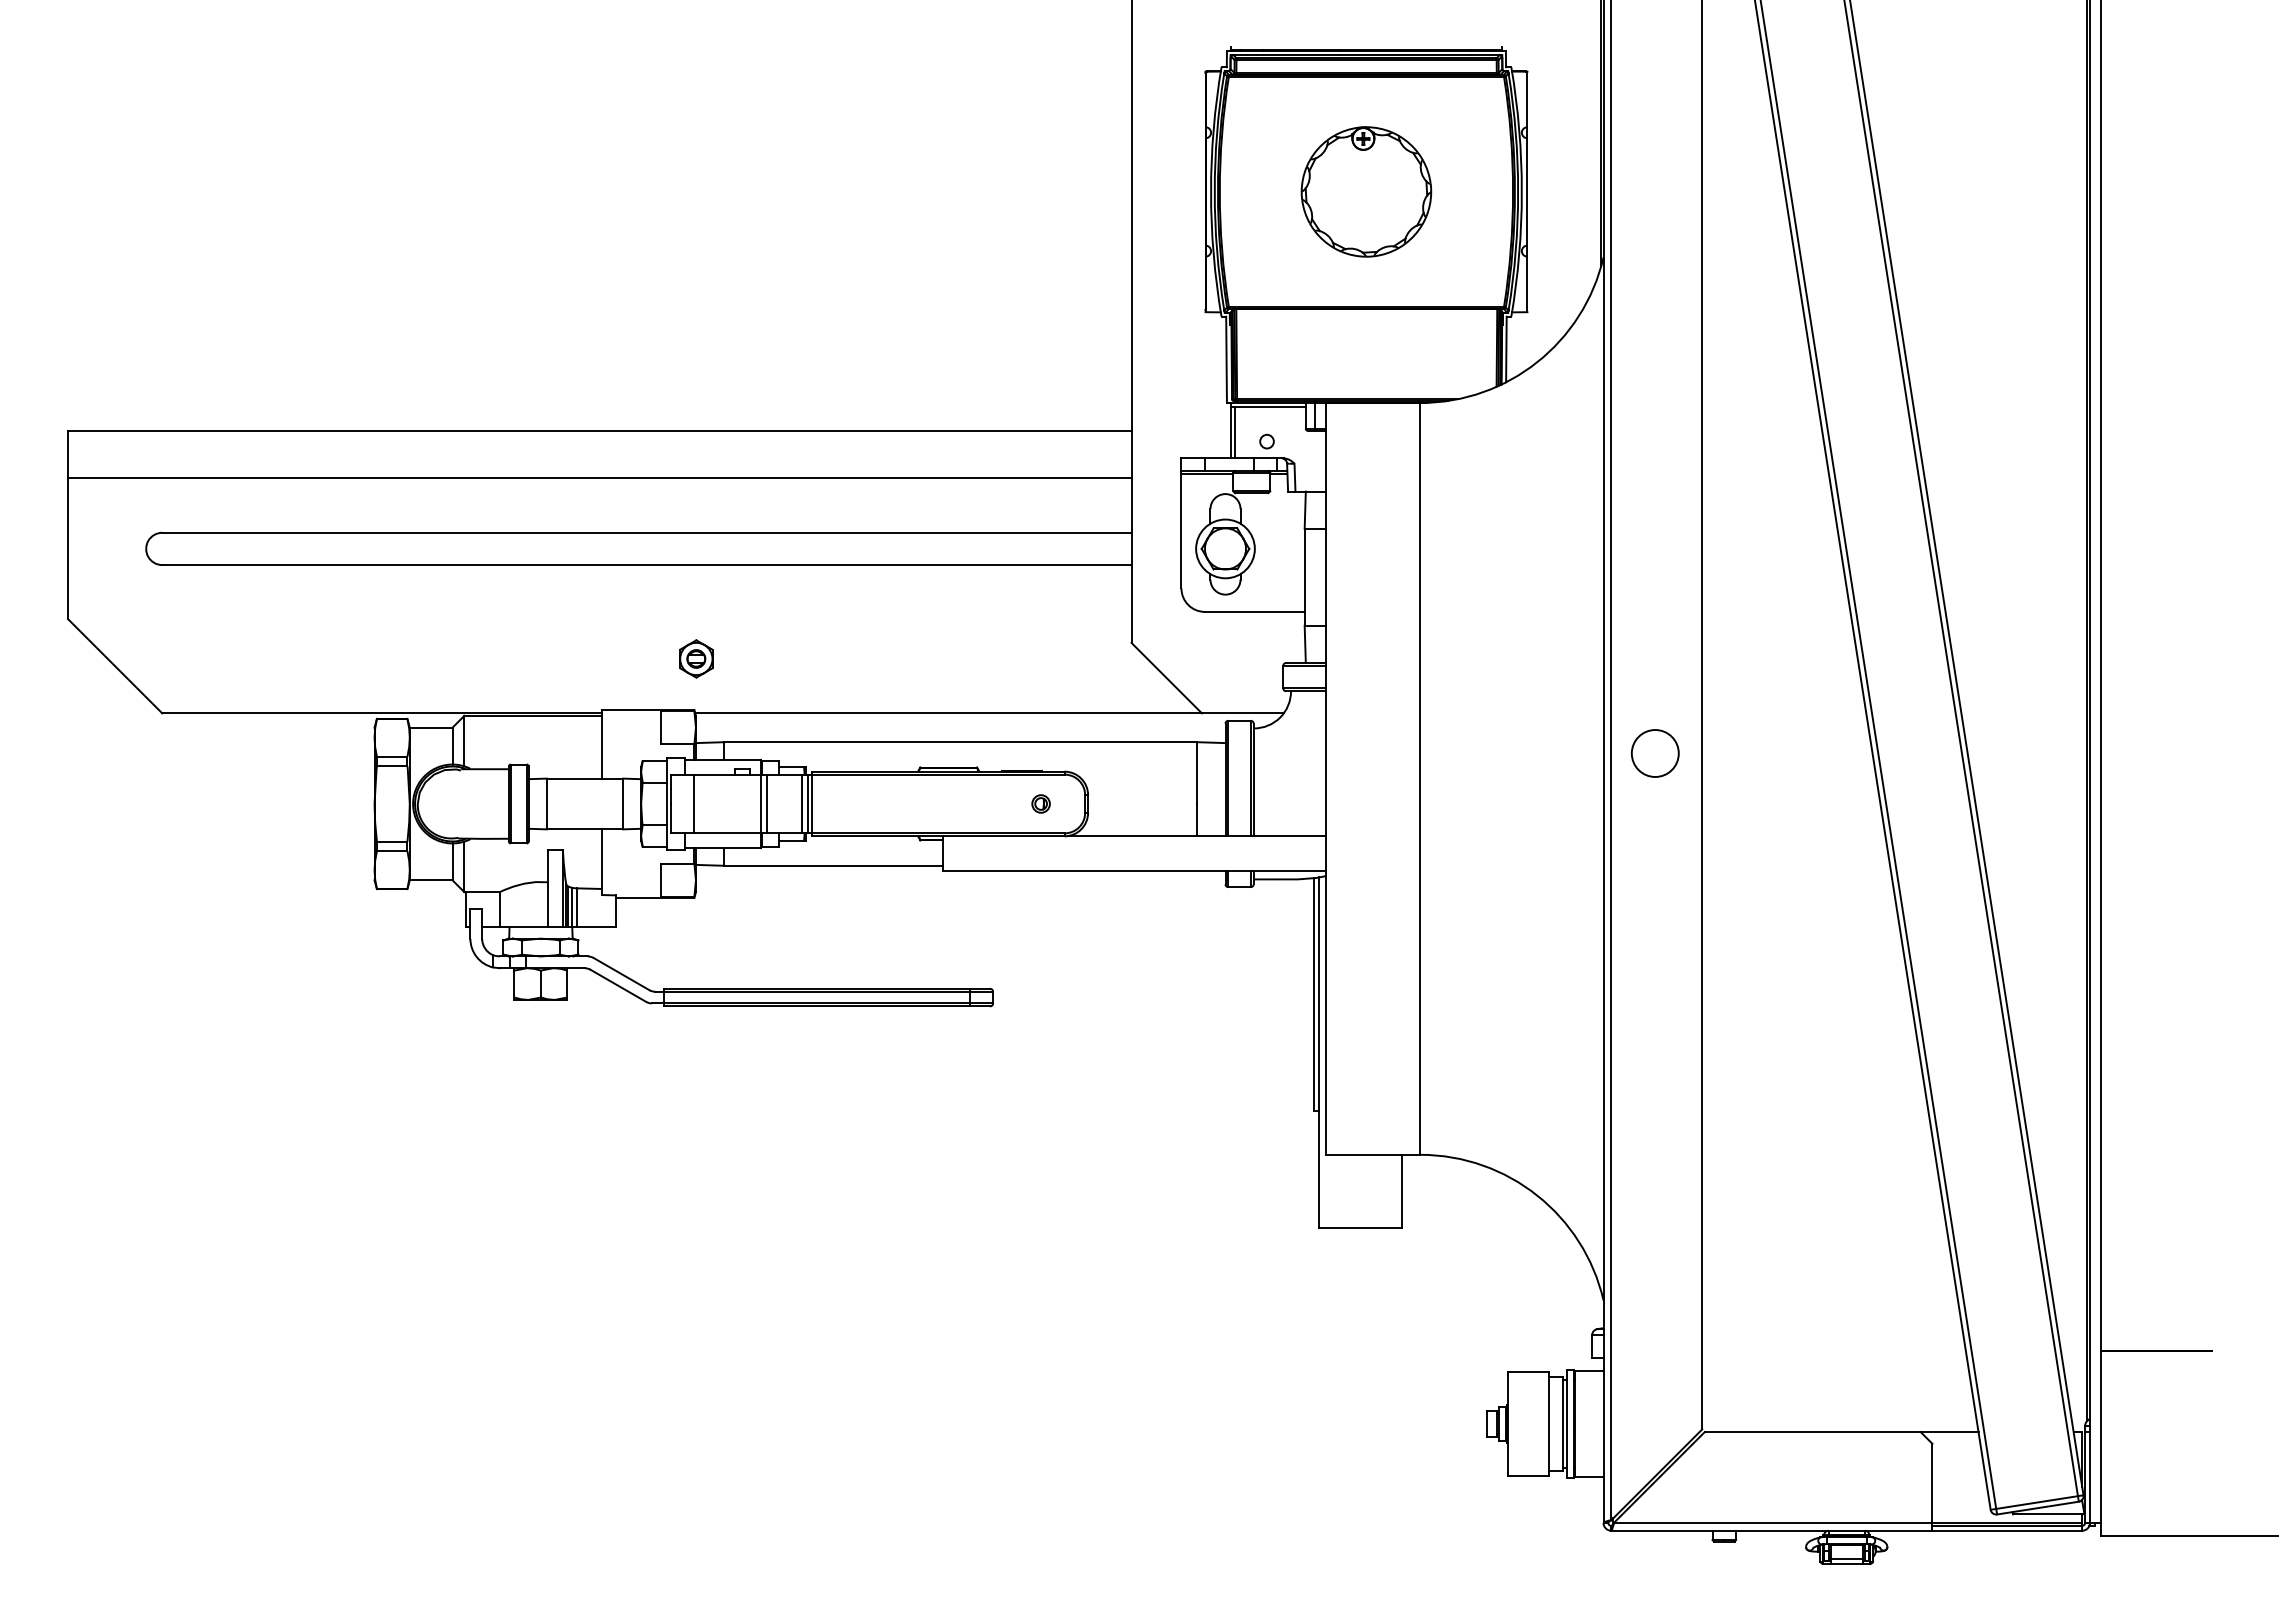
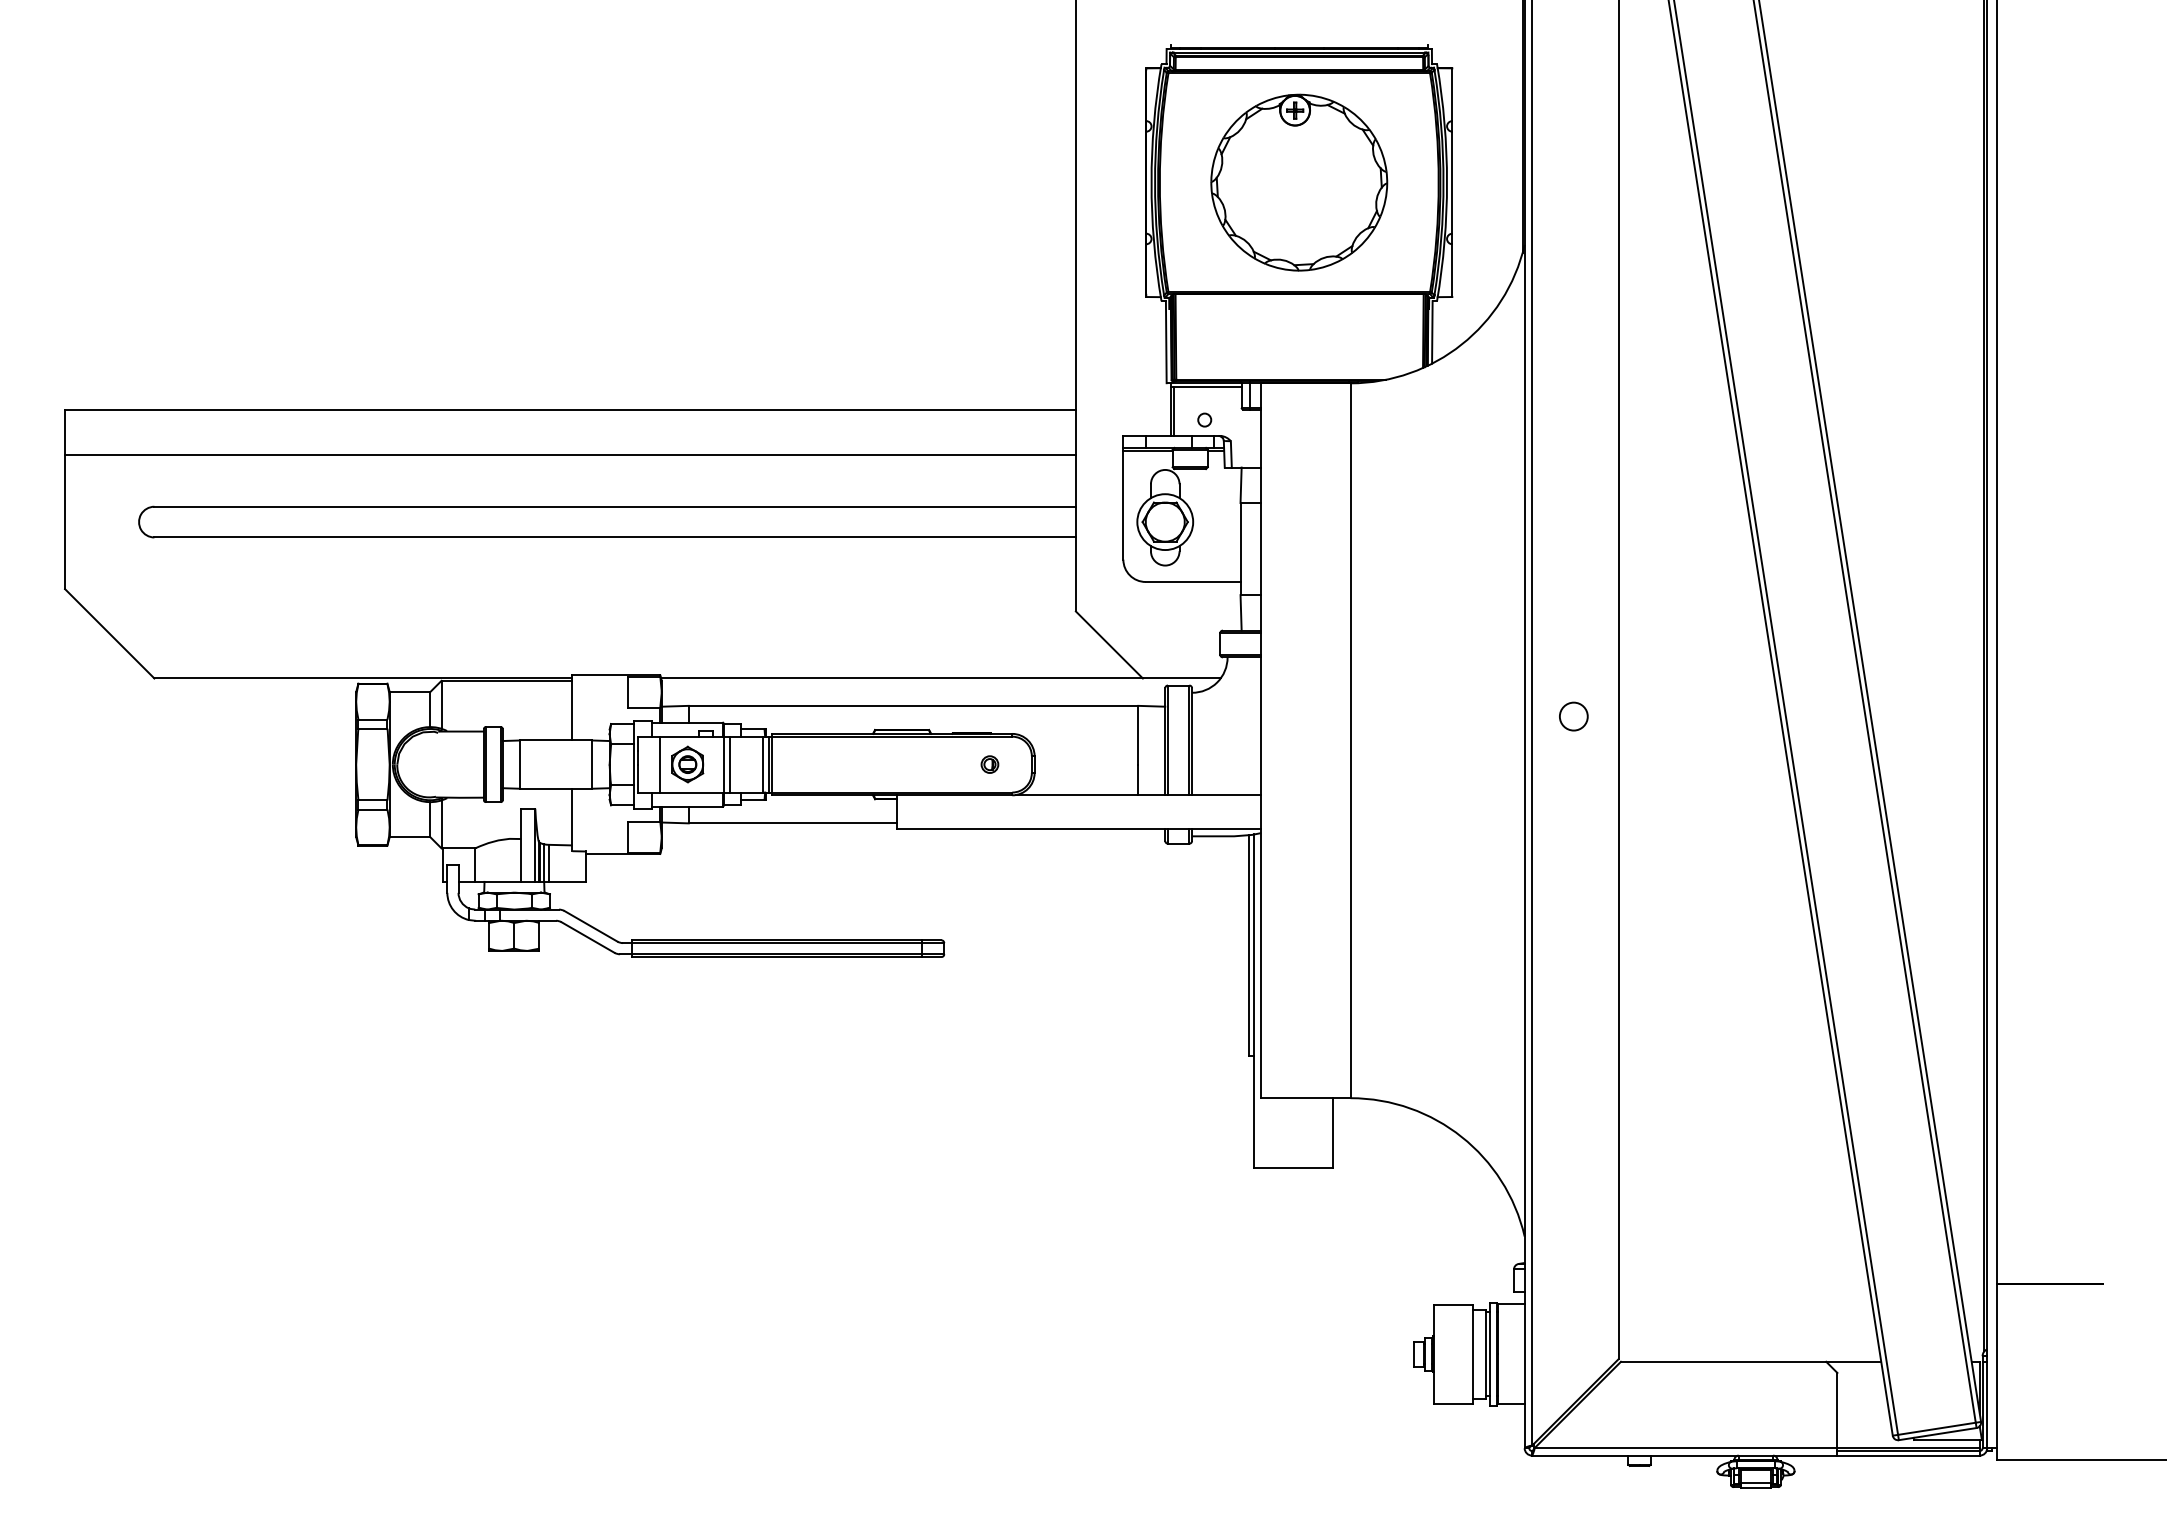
part: (1366, 191) -> (1299, 182), size x1.43
part: (696, 658) -> (687, 764), moved
circle: (1654, 753) -> (1573, 716), size x0.62

